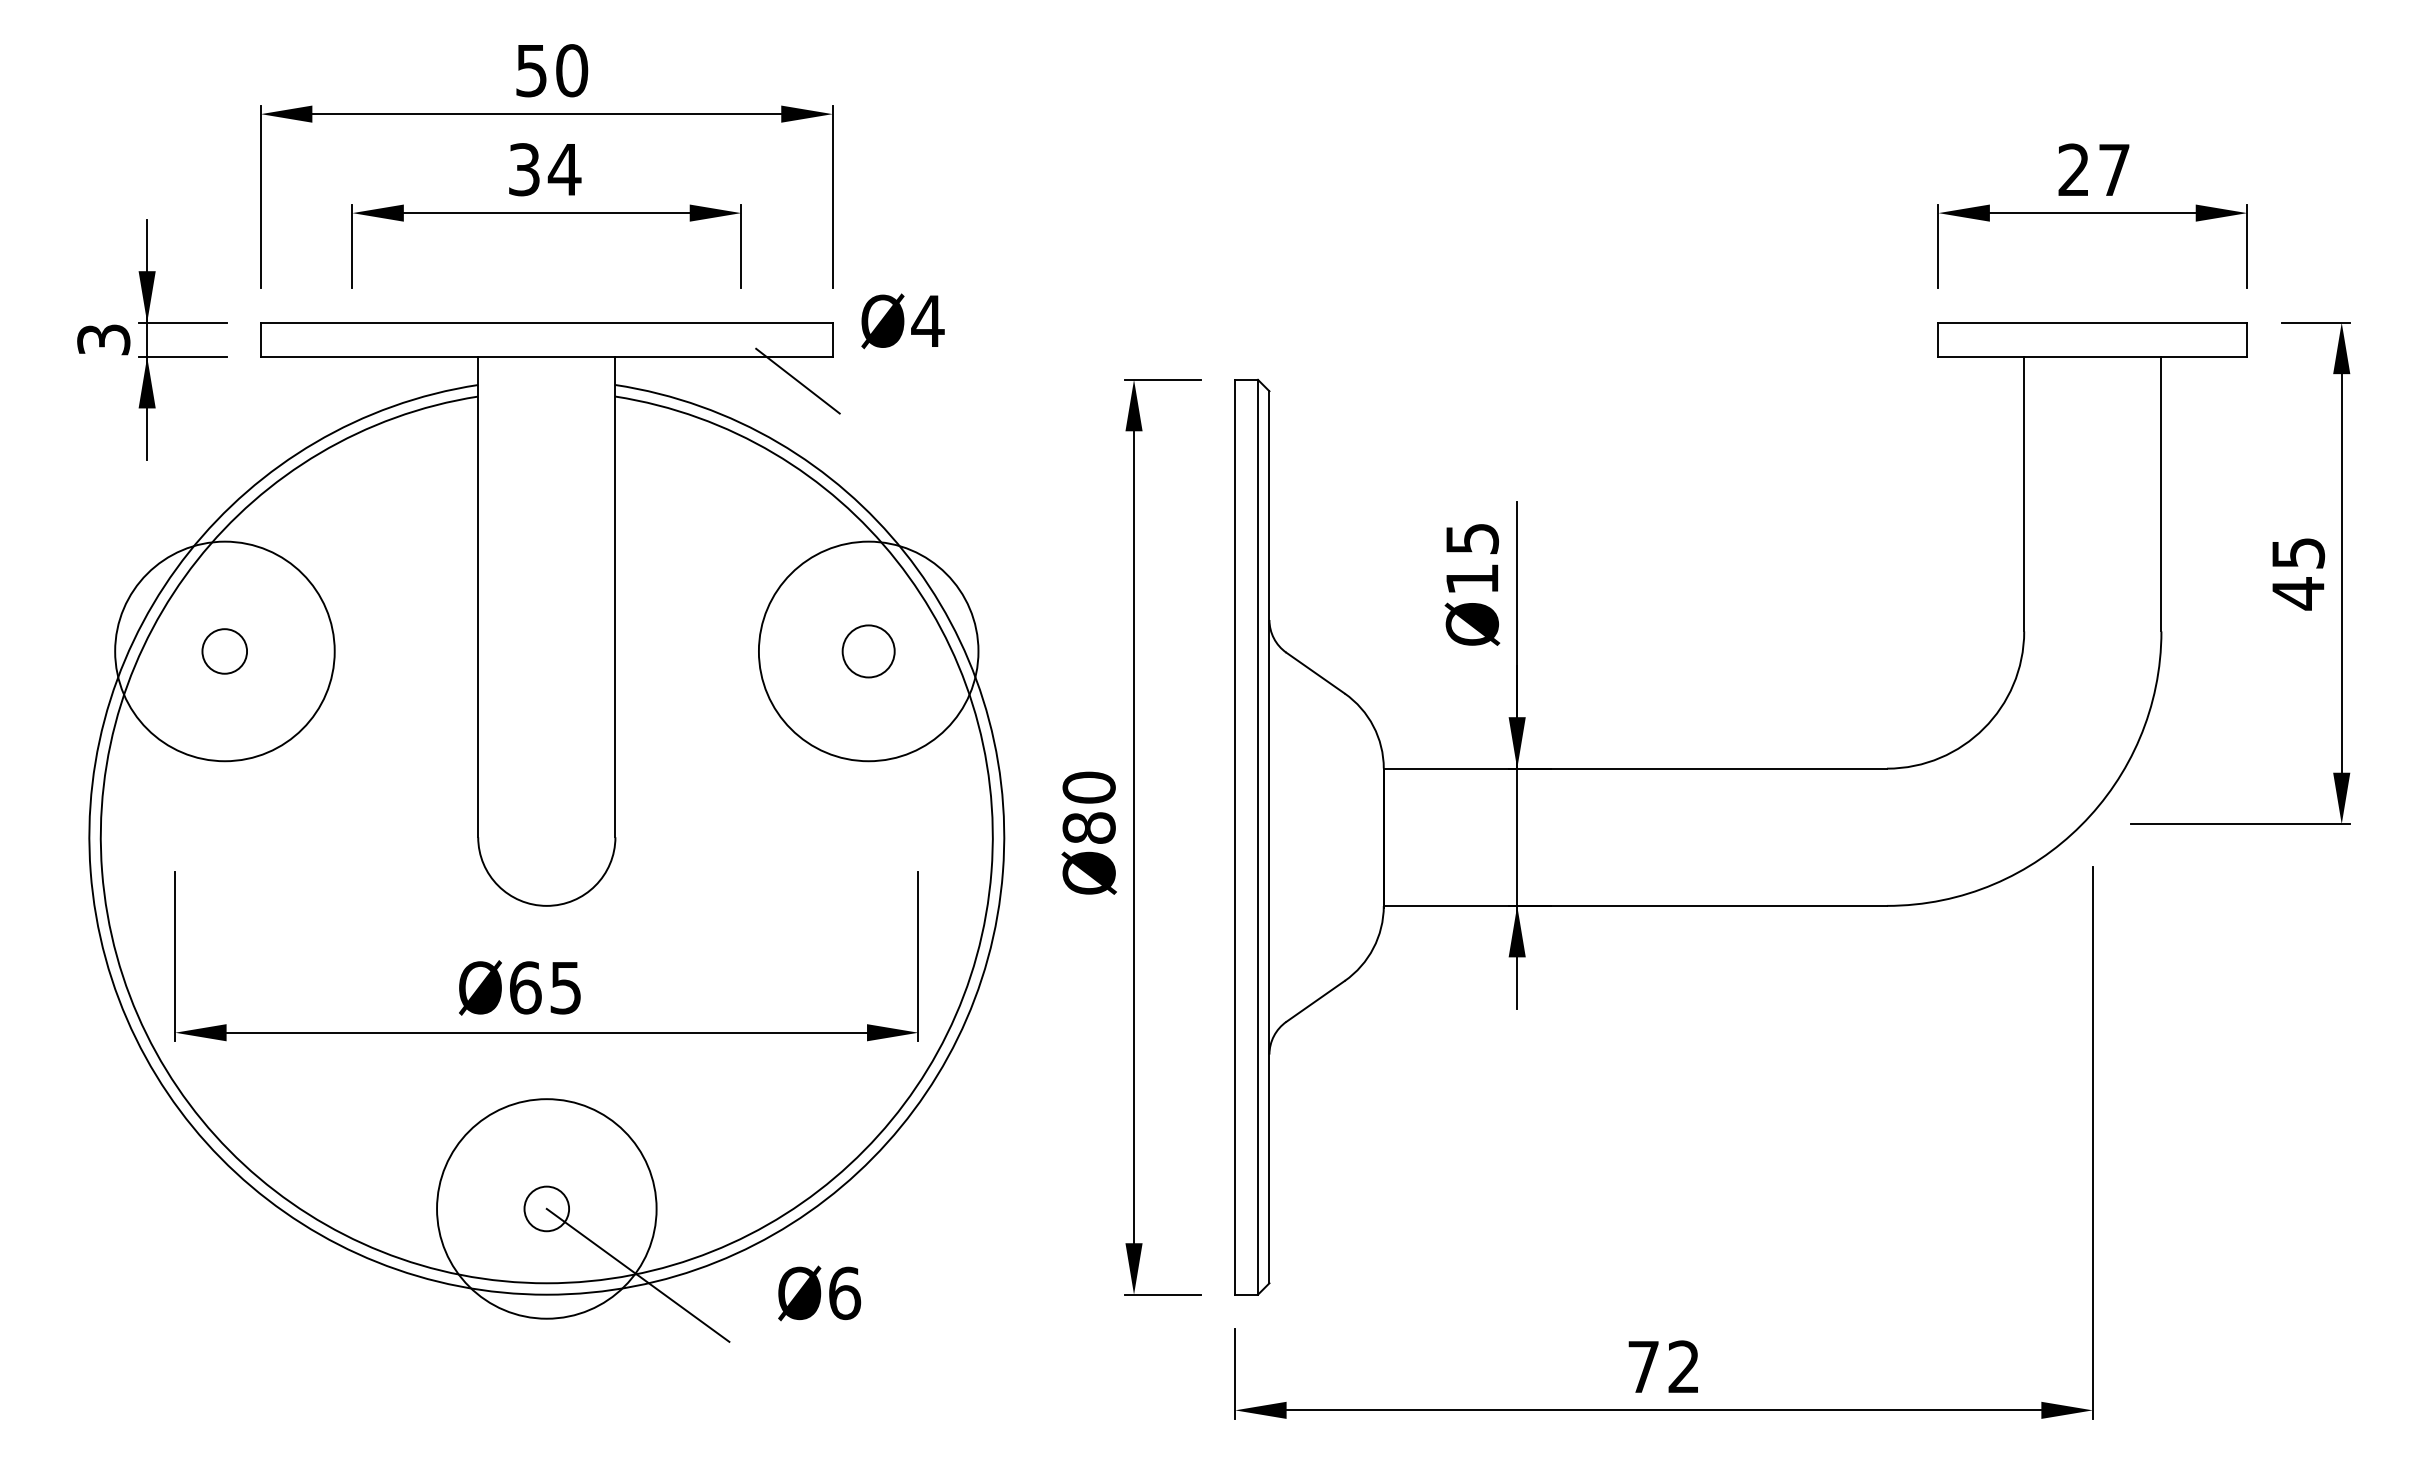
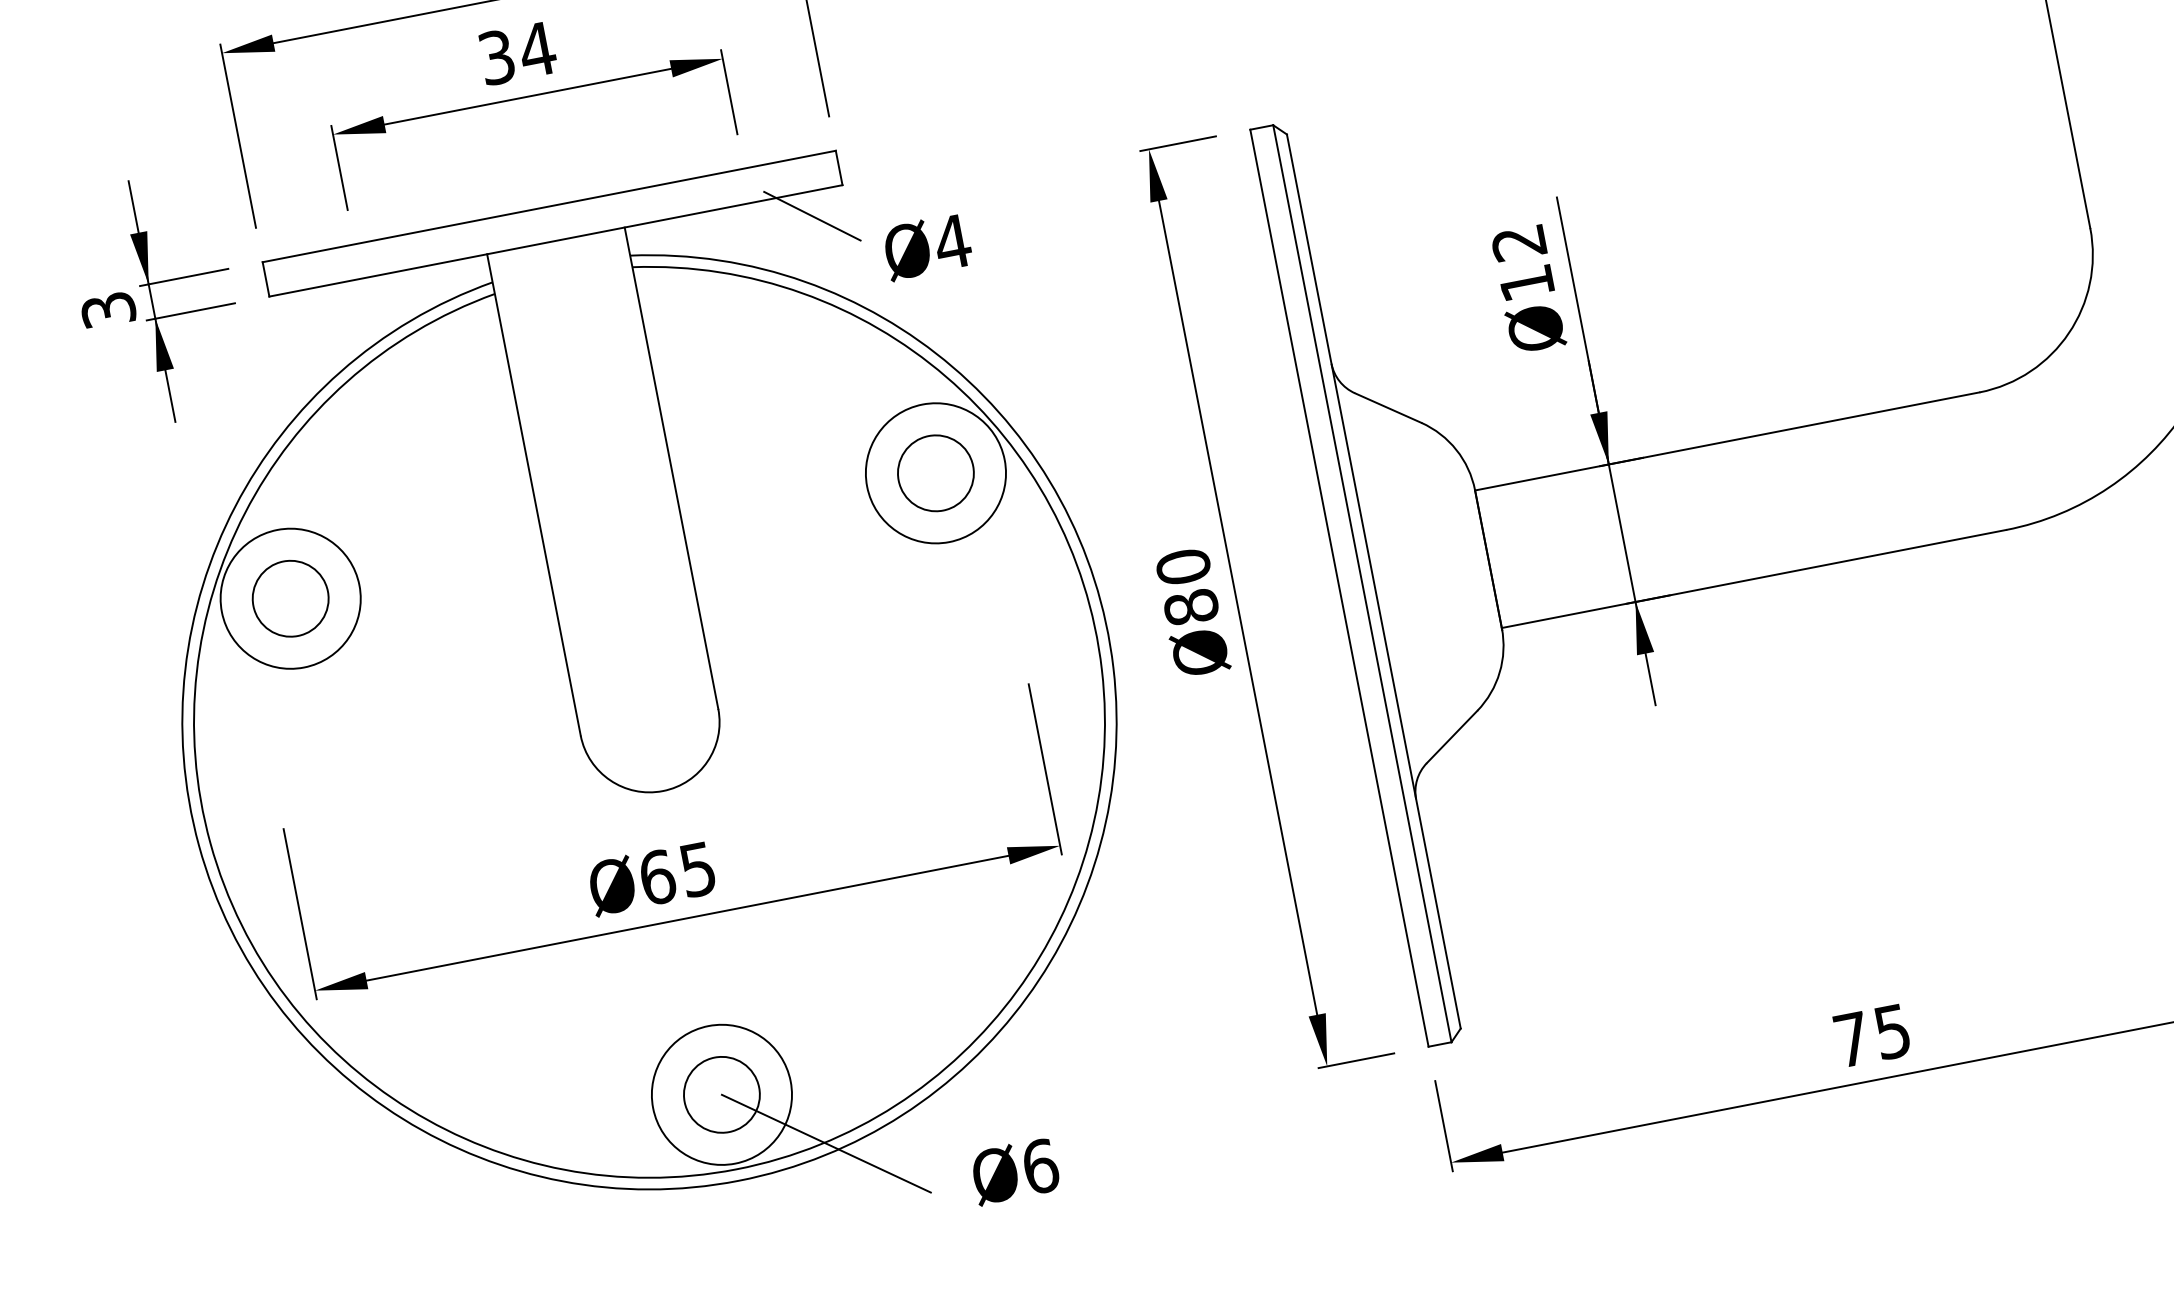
text: (902, 321) -> (927, 247), moved
text: (1472, 539) -> (1519, 243), Ø15 -> Ø12
circle: (224, 651) -> (290, 598), size x0.62
circle: (224, 651) -> (290, 598), size x1.67
circle: (868, 651) -> (935, 473), size x0.62
circle: (868, 651) -> (935, 473), size x1.43
circle: (546, 1208) -> (721, 1094), size x0.62
circle: (546, 1208) -> (721, 1094), size x1.67
text: (819, 1293) -> (1015, 1171), moved
text: (1683, 1366) -> (1891, 1031), 72 -> 75

